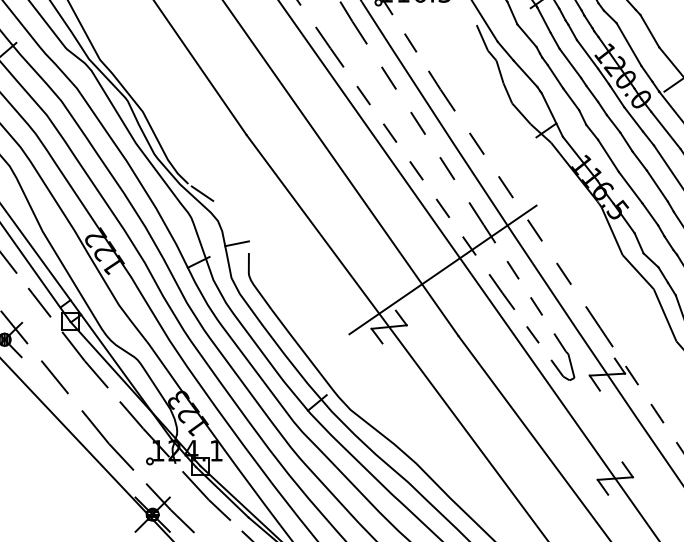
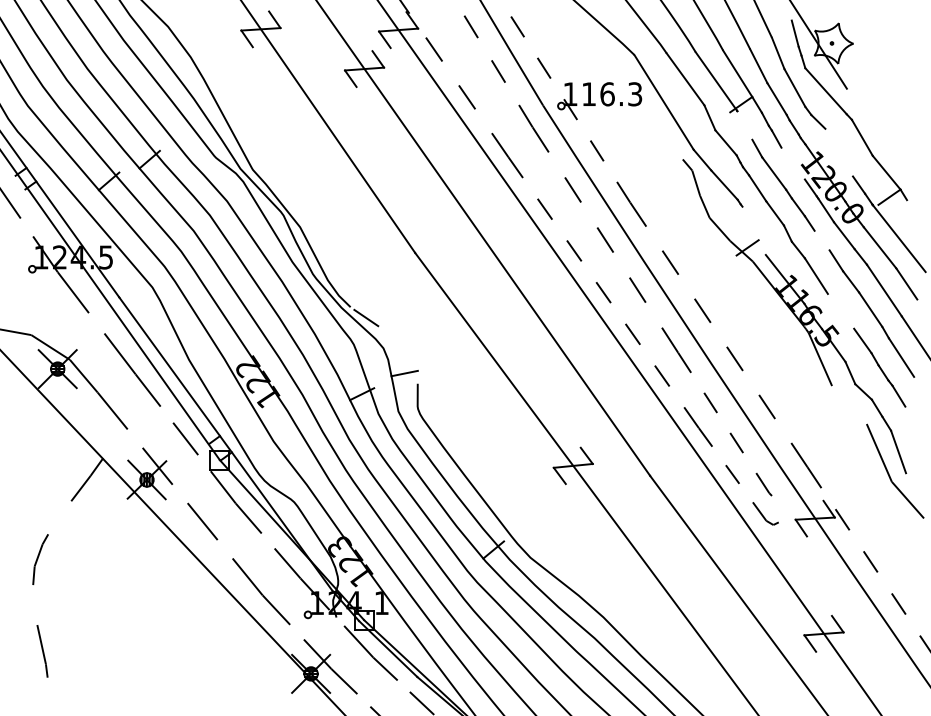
line: (543, 20) -> (744, 125), removed
line: (482, 38) -> (676, 145), removed
line: (628, 44) -> (838, 152), removed
line: (586, 54) -> (792, 163), removed
line: (551, 114) -> (753, 230), removed
line: (613, 123) -> (821, 240), removed
line: (630, 186) -> (840, 310), removed
line: (442, 269) -> (632, 402), removed
line: (638, 272) -> (849, 405), removed
line: (571, 365) -> (775, 508), removed

